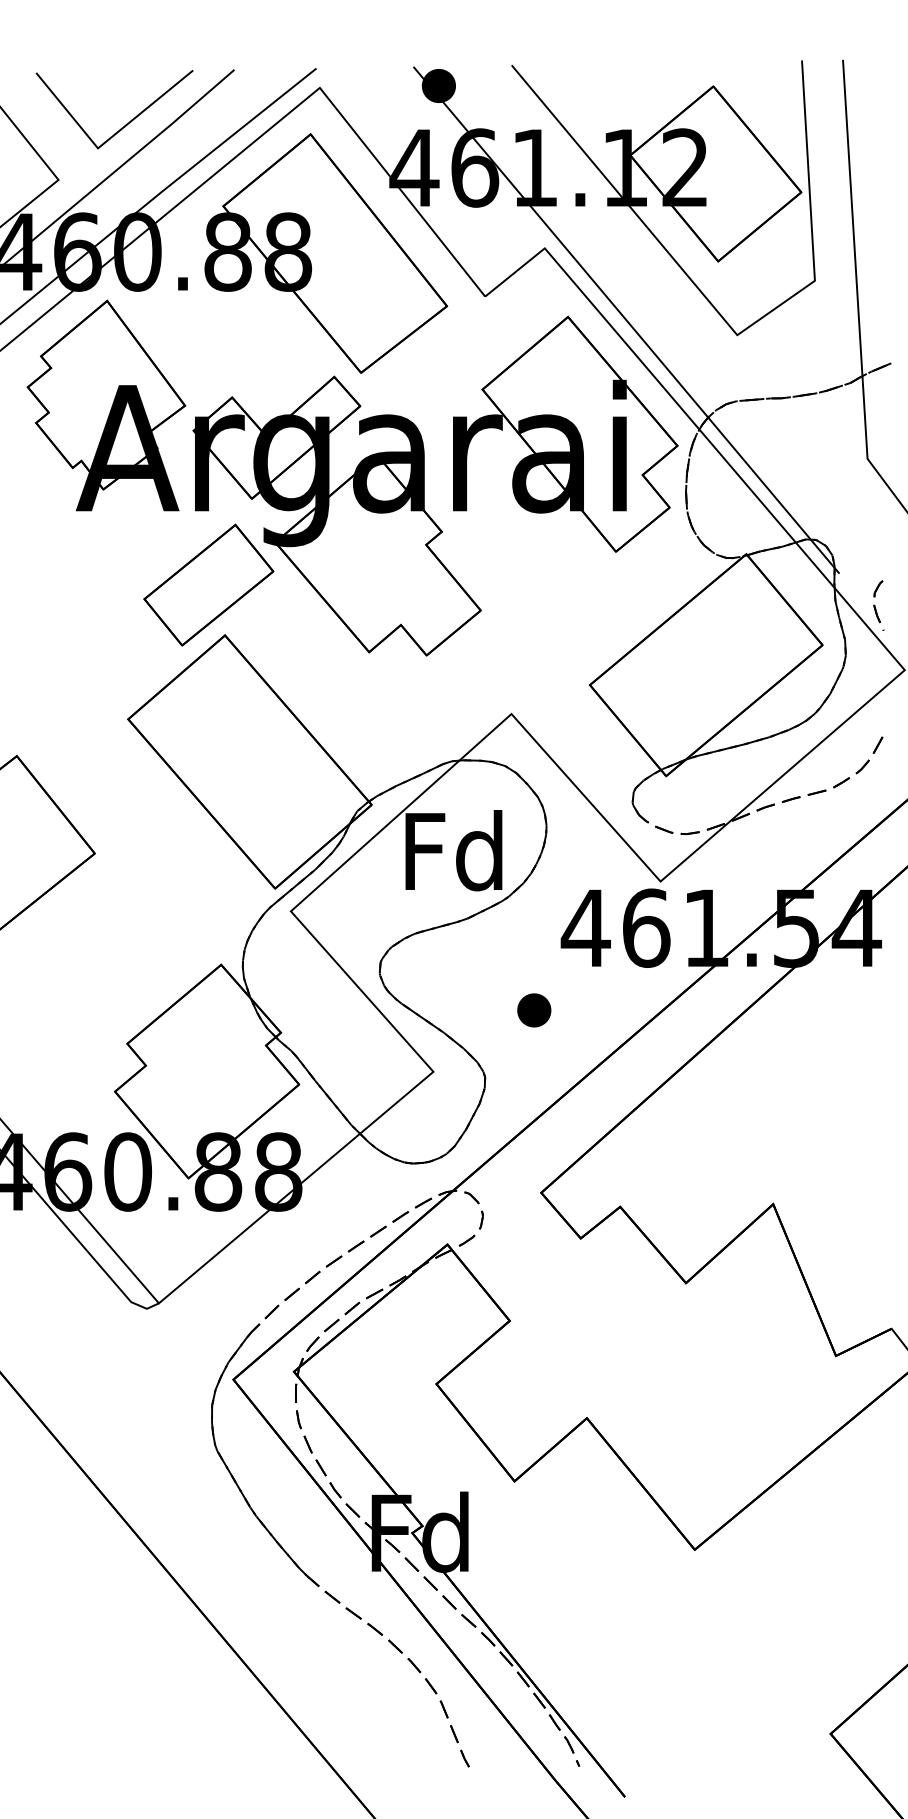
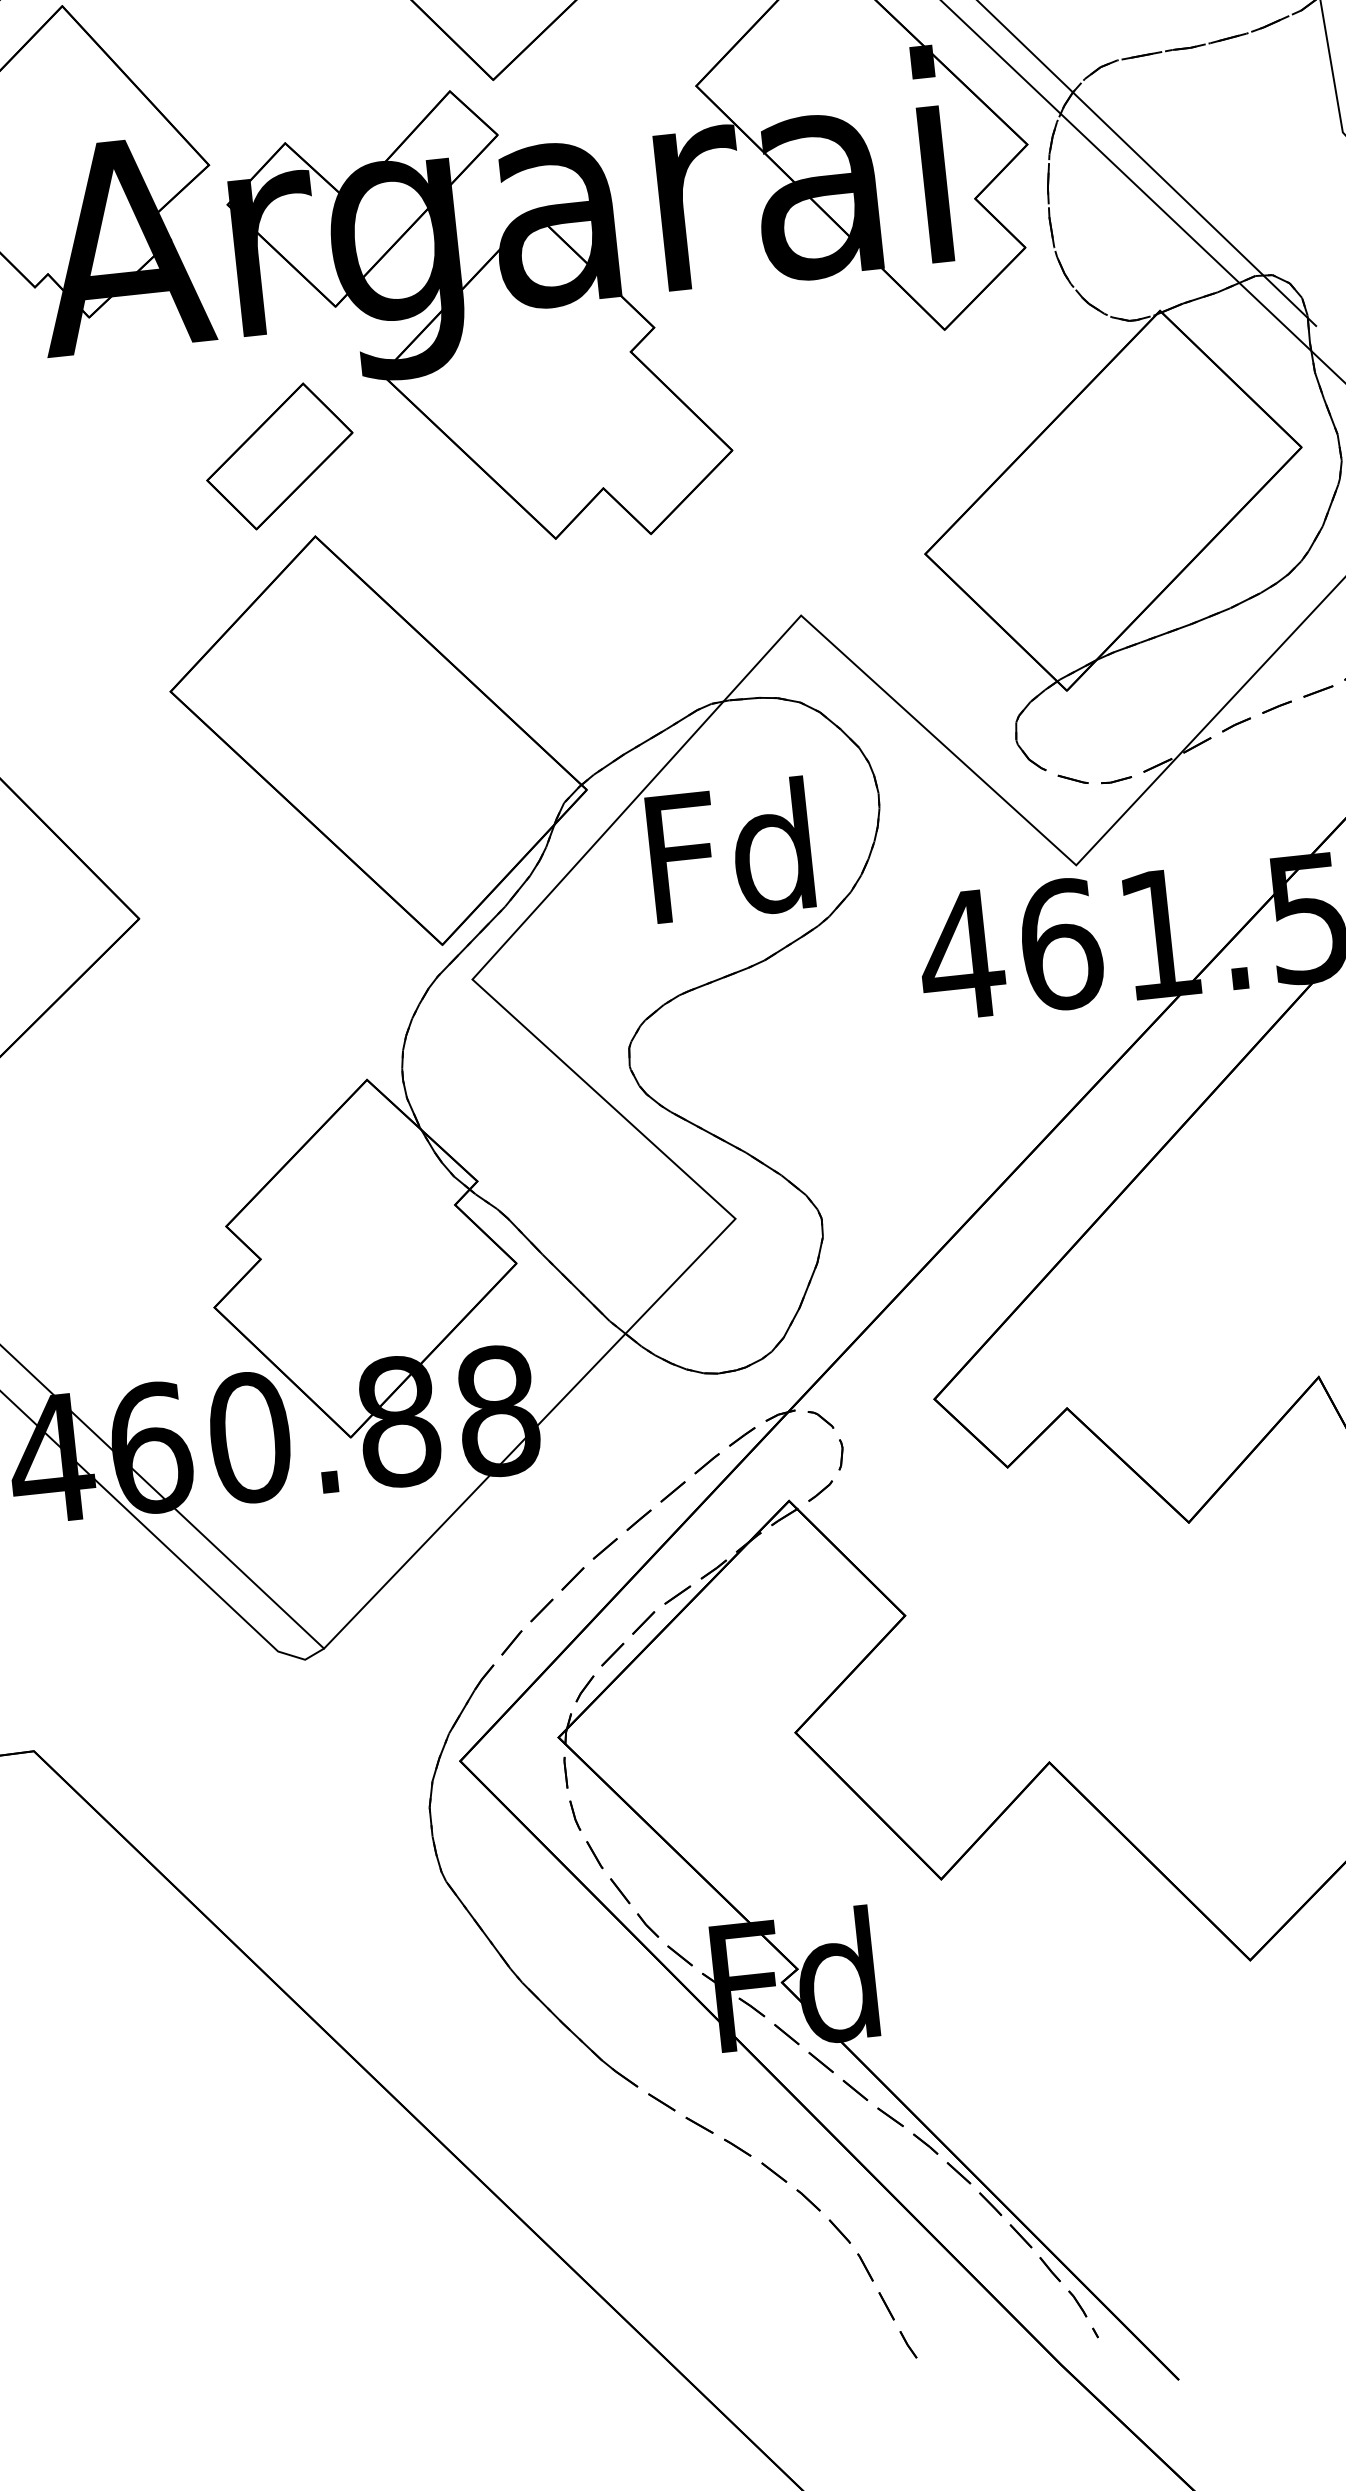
part: (208, 584) -> (279, 455), size x0.7
part: (534, 1010) -> (891, 1099), removed

